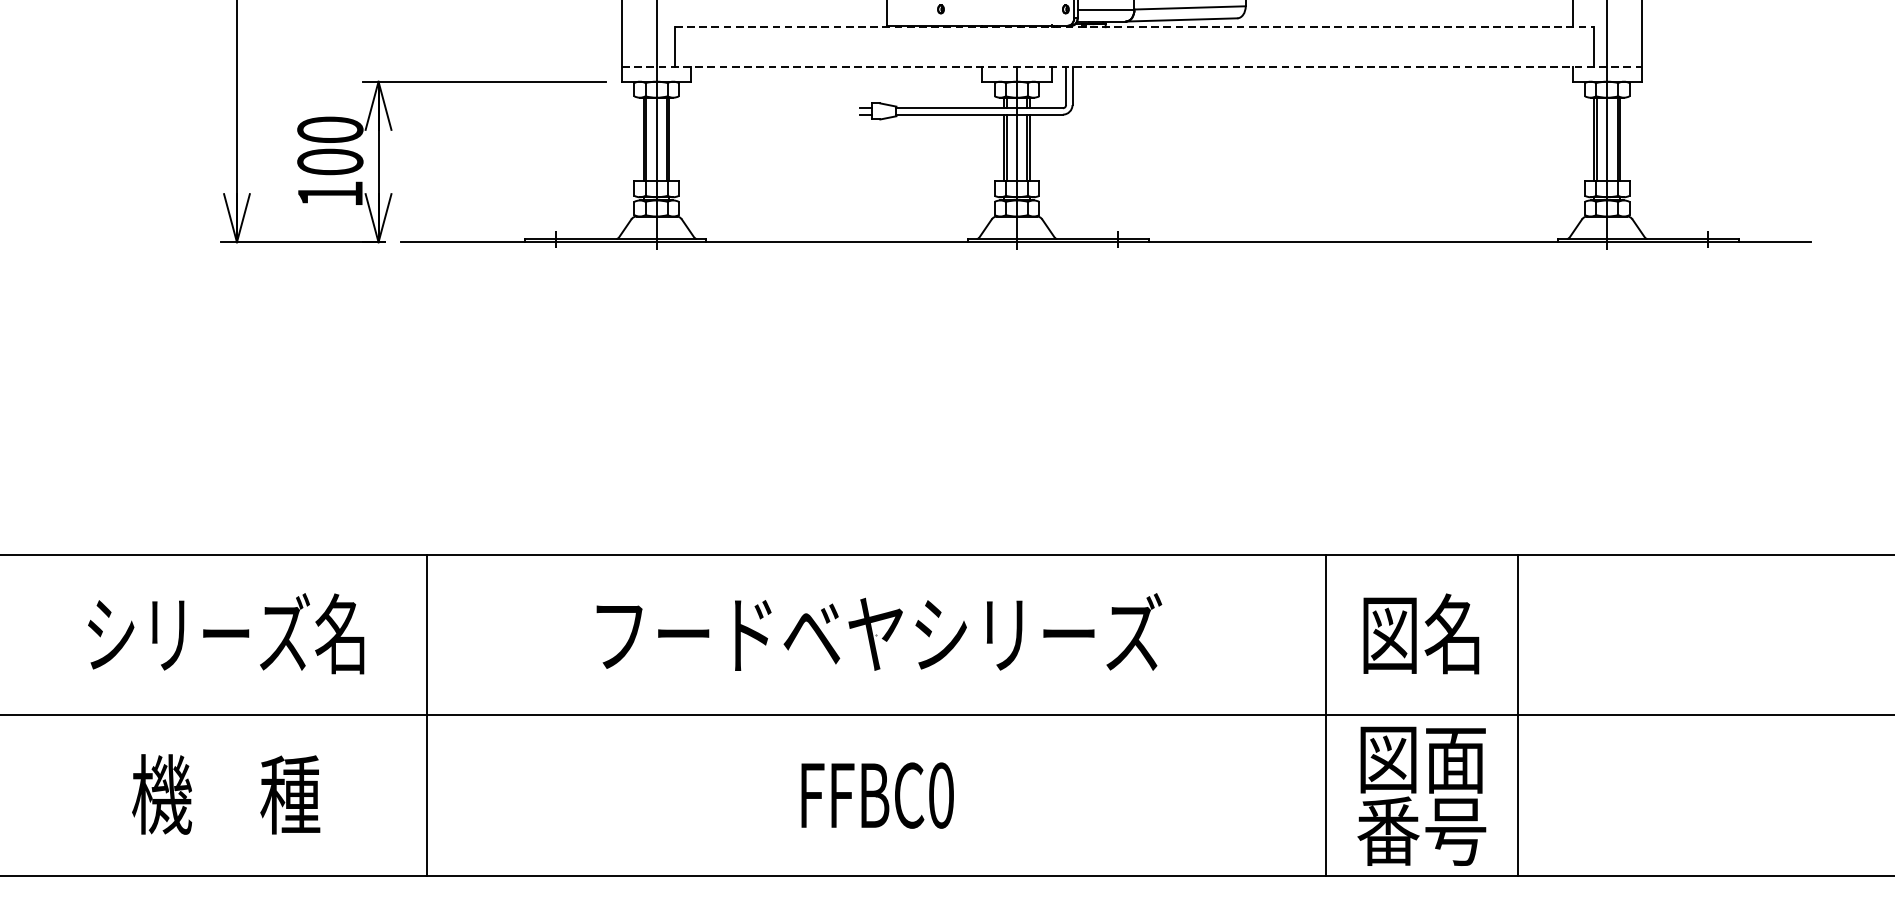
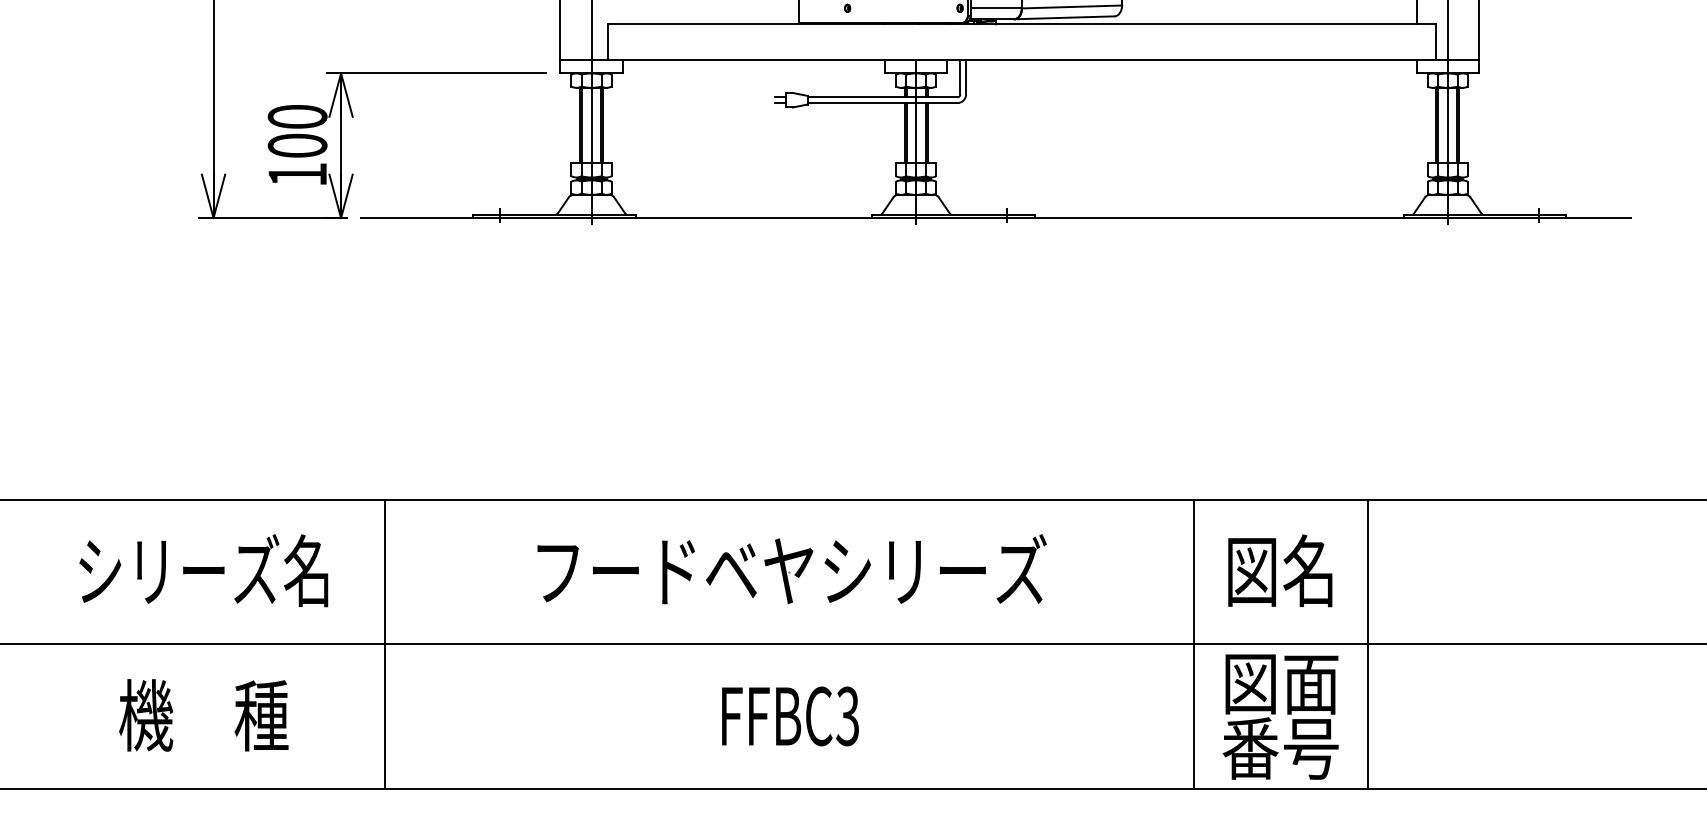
line: (1135, 27) -> (1022, 24), dashed -> solid
line: (1132, 67) -> (1020, 60), dashed -> solid
text: (940, 795) -> (847, 716), FFBC0 -> FFBC3

